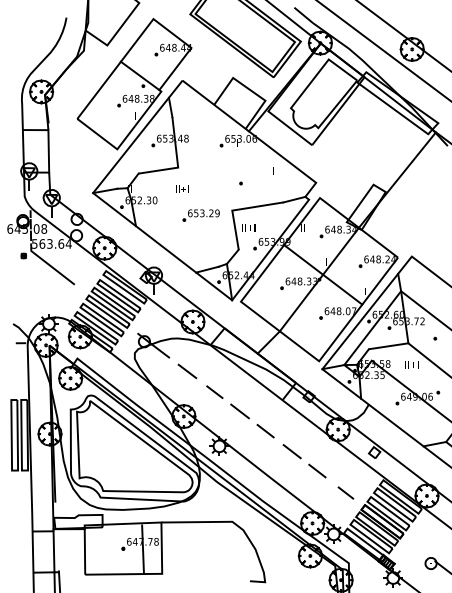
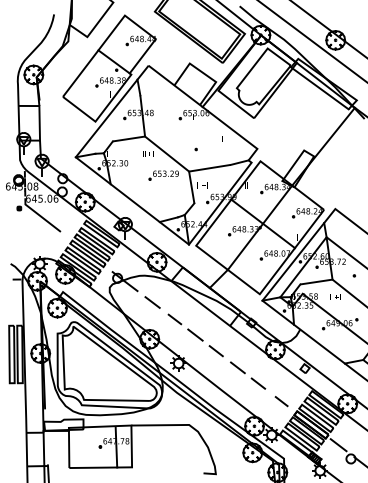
line: (205, 188) -> (167, 153), added
text: (51, 243) -> (41, 198), 563.64 -> 645.06
line: (415, 546) -> (338, 445), added

